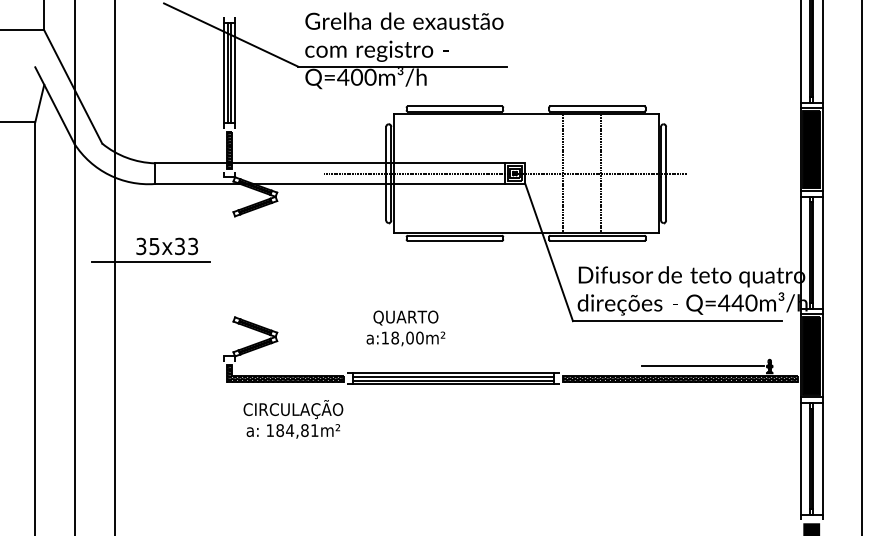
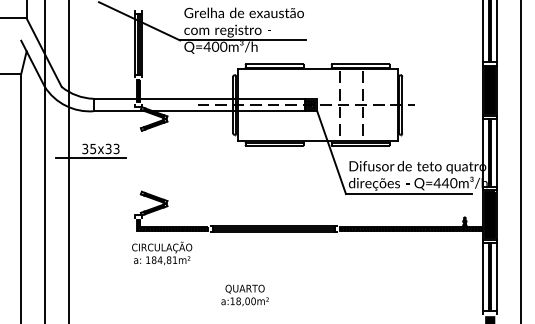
text: (404, 328) -> (244, 295), moved
line: (702, 366) -> (424, 221), removed
text: (293, 417) -> (162, 252), moved

